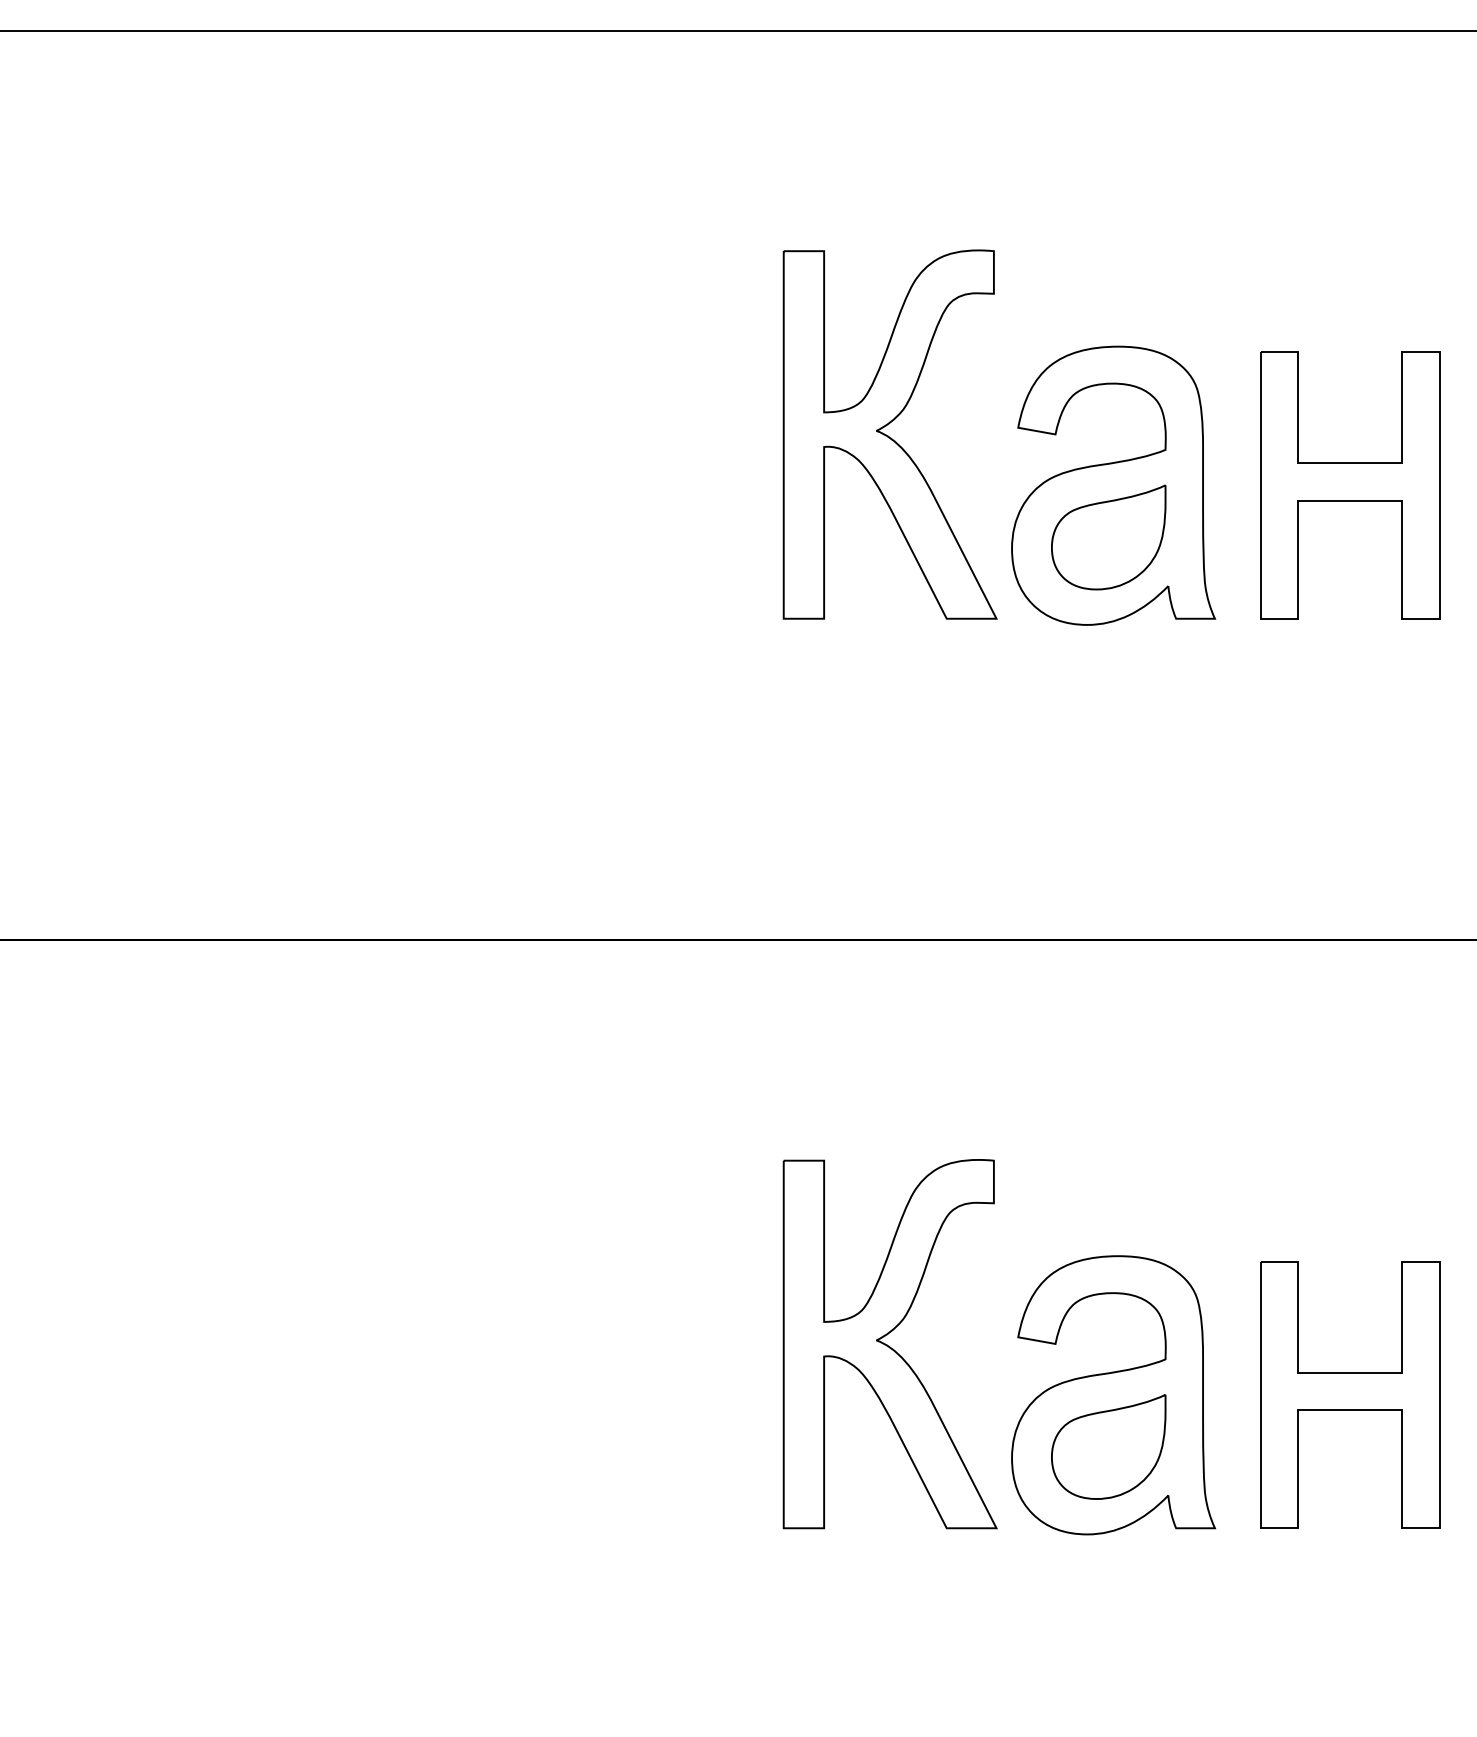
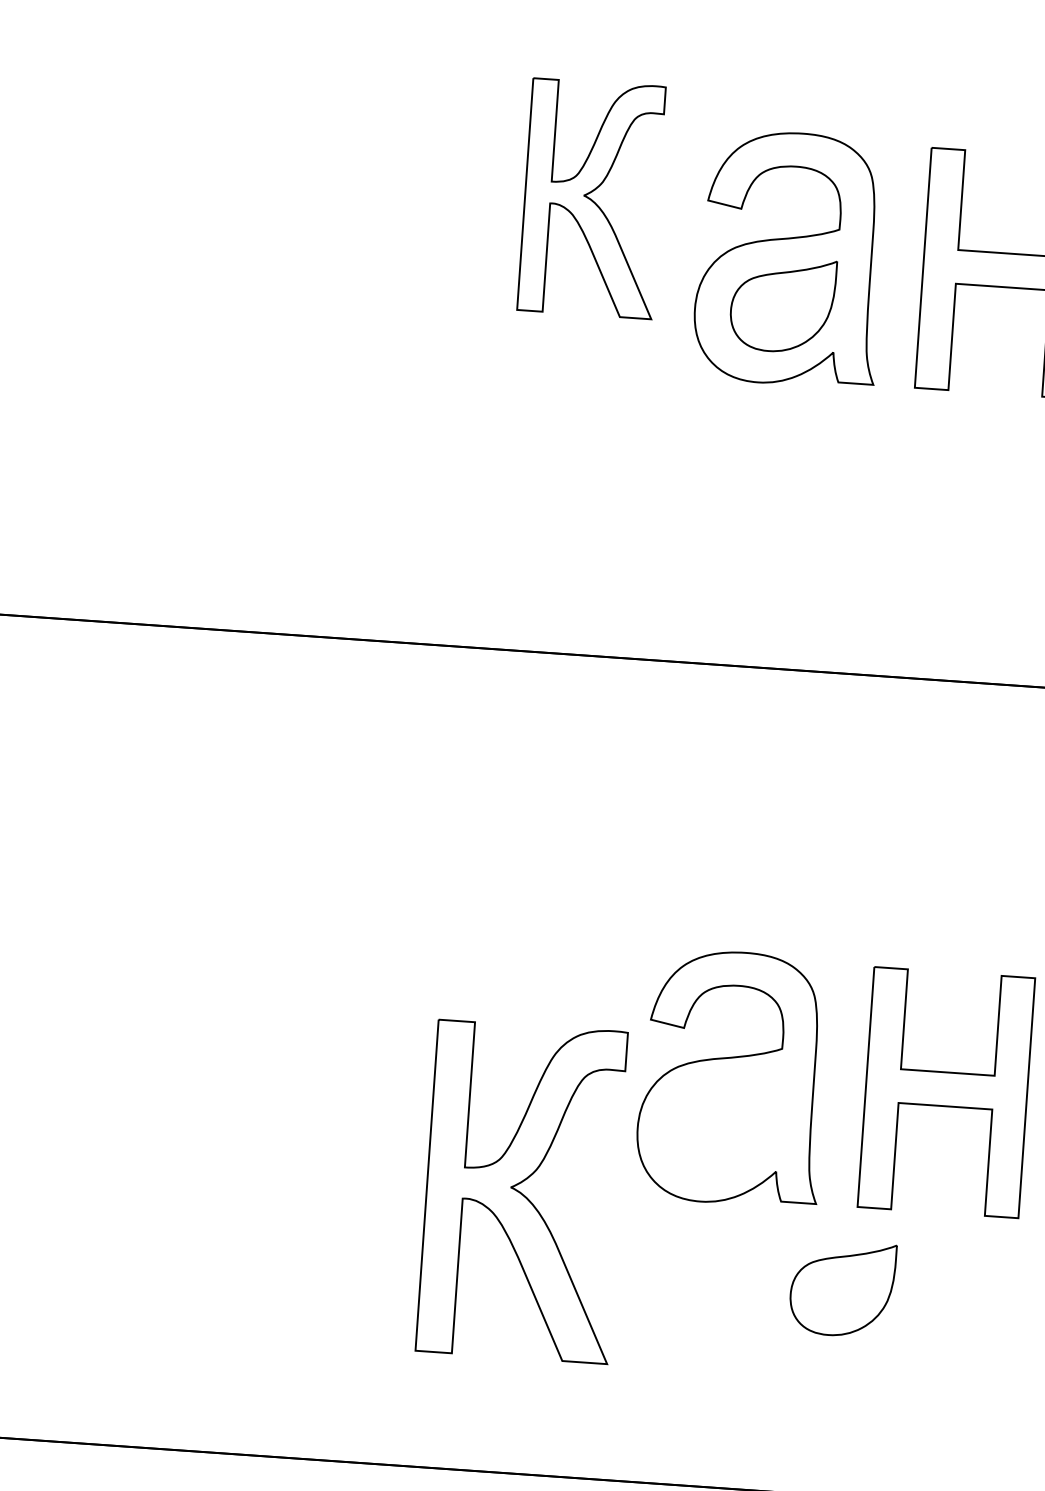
part: (889, 434) -> (591, 198), size x0.7
part: (889, 1344) -> (522, 1191), moved
part: (1108, 1446) -> (842, 1288), moved

